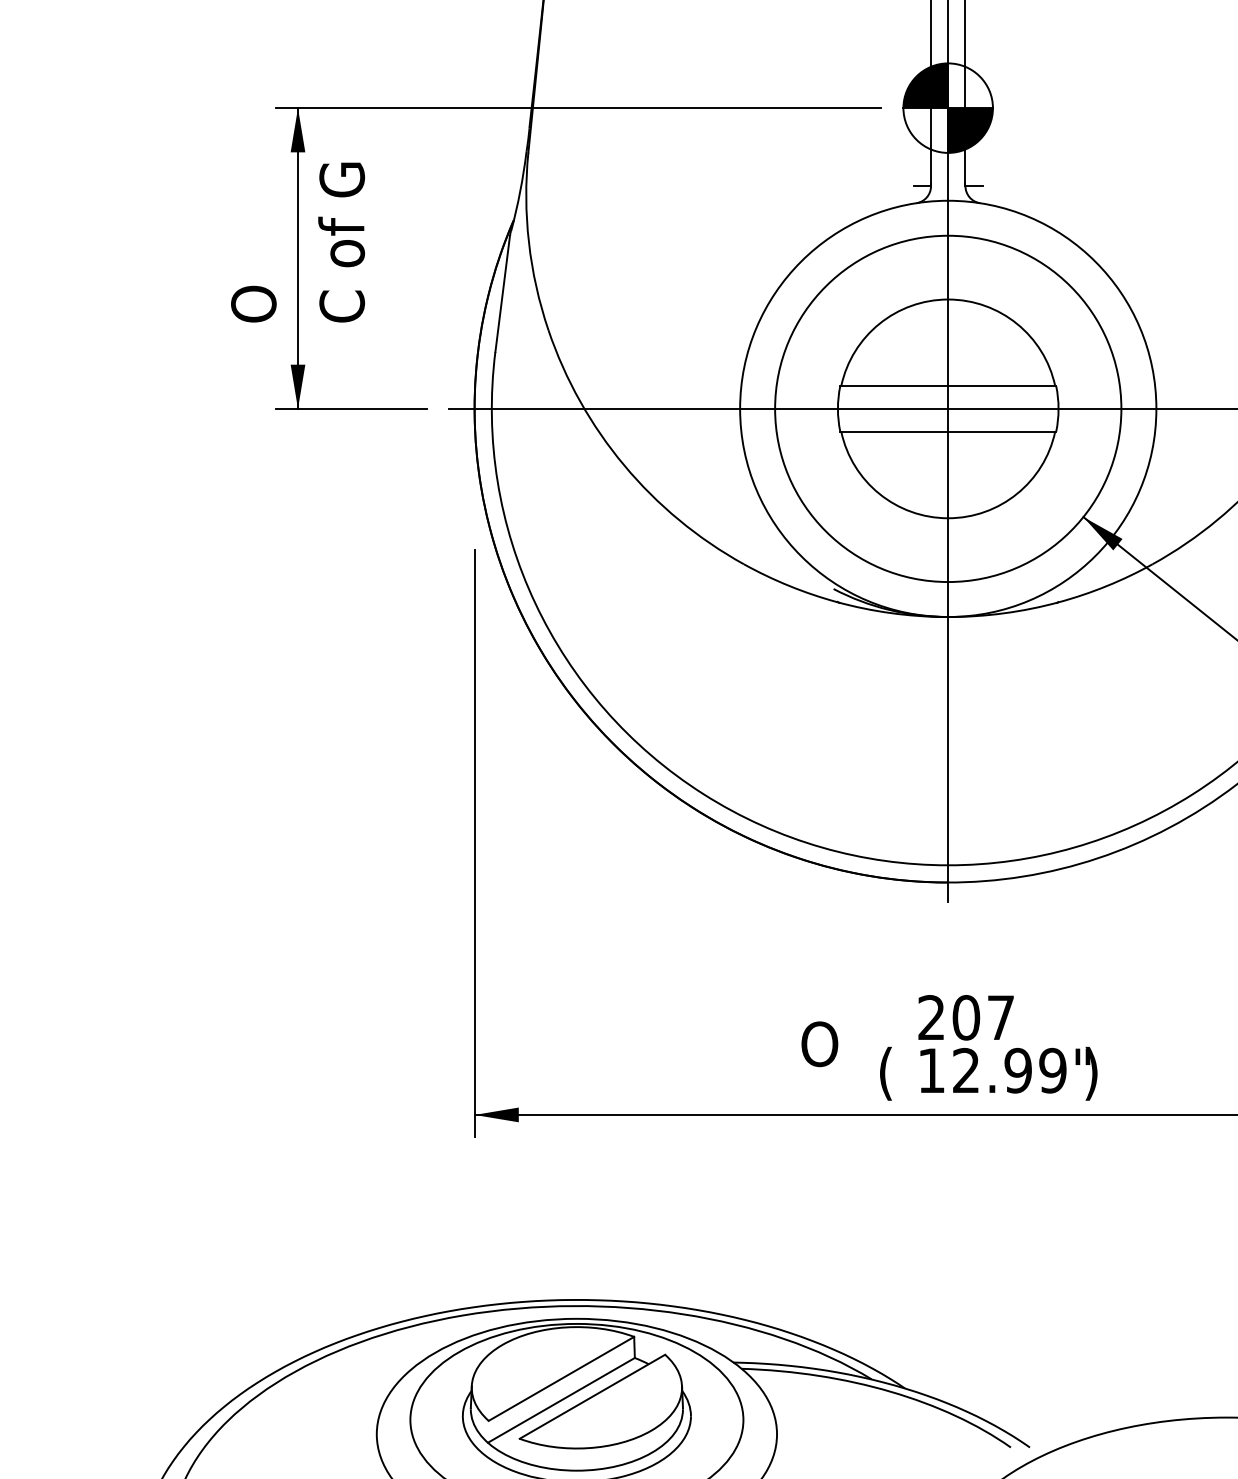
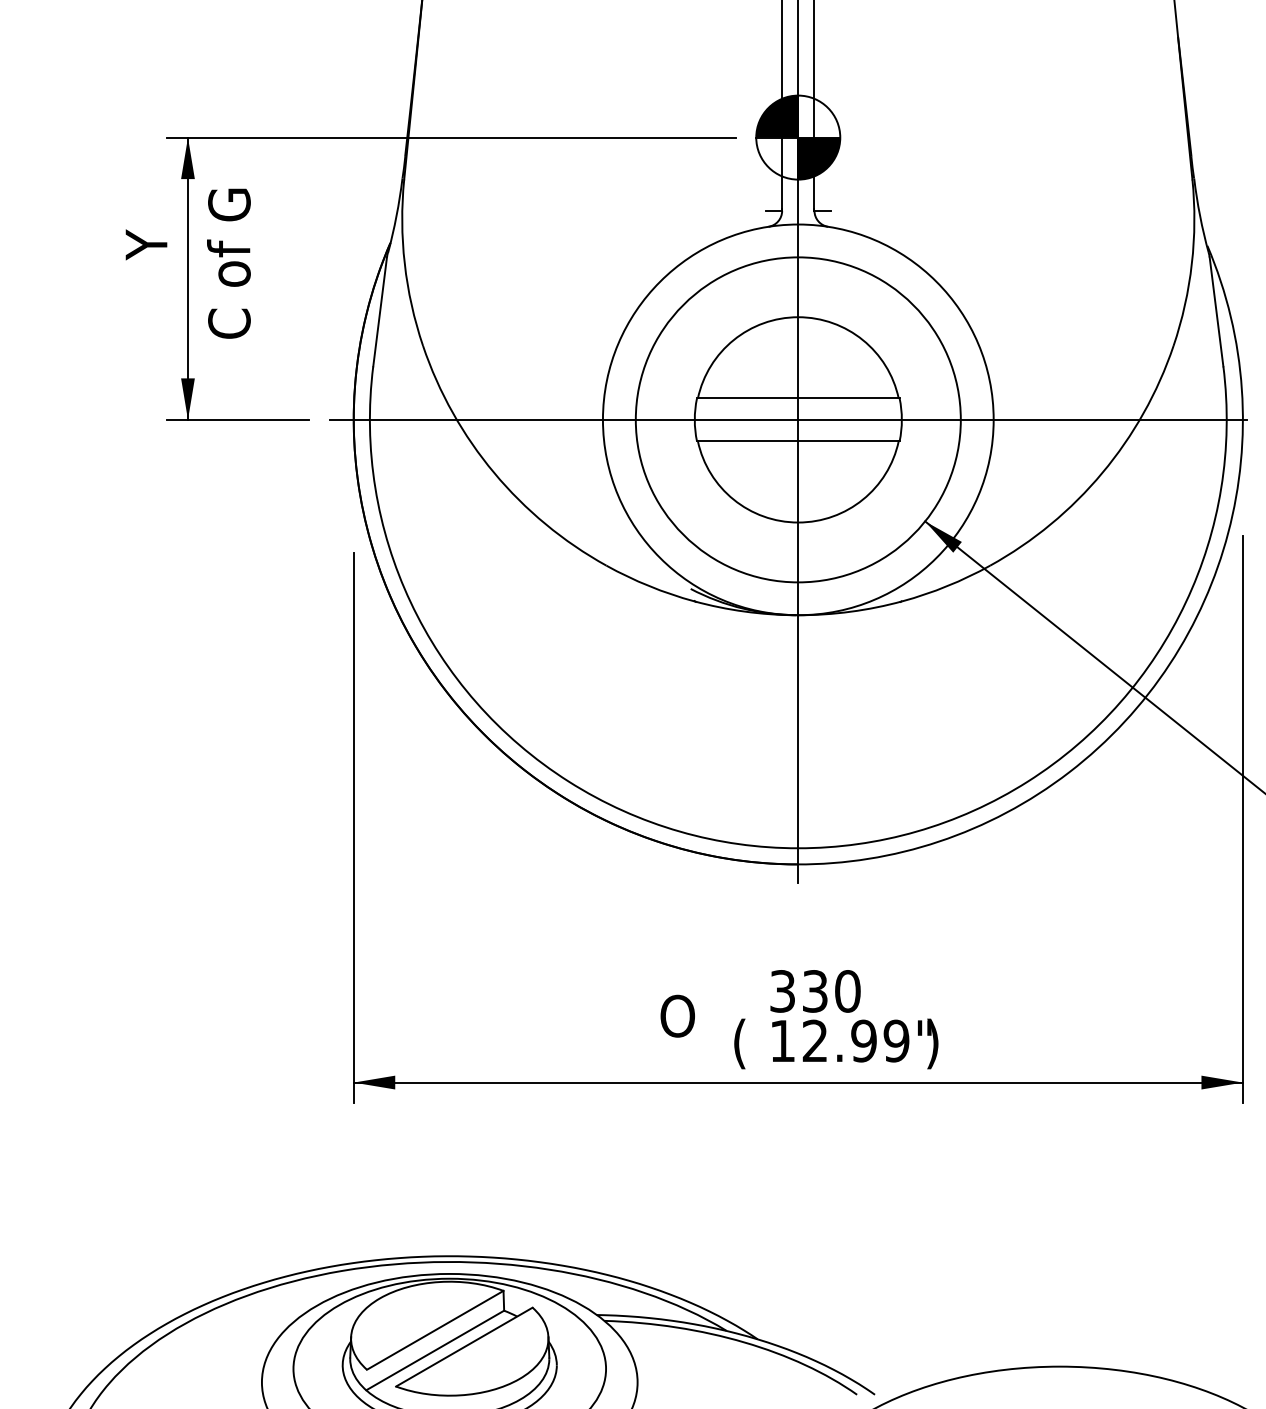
text: (253, 263) -> (146, 283), O -> Y
text: (966, 1017) -> (815, 991), 207 -> 330

